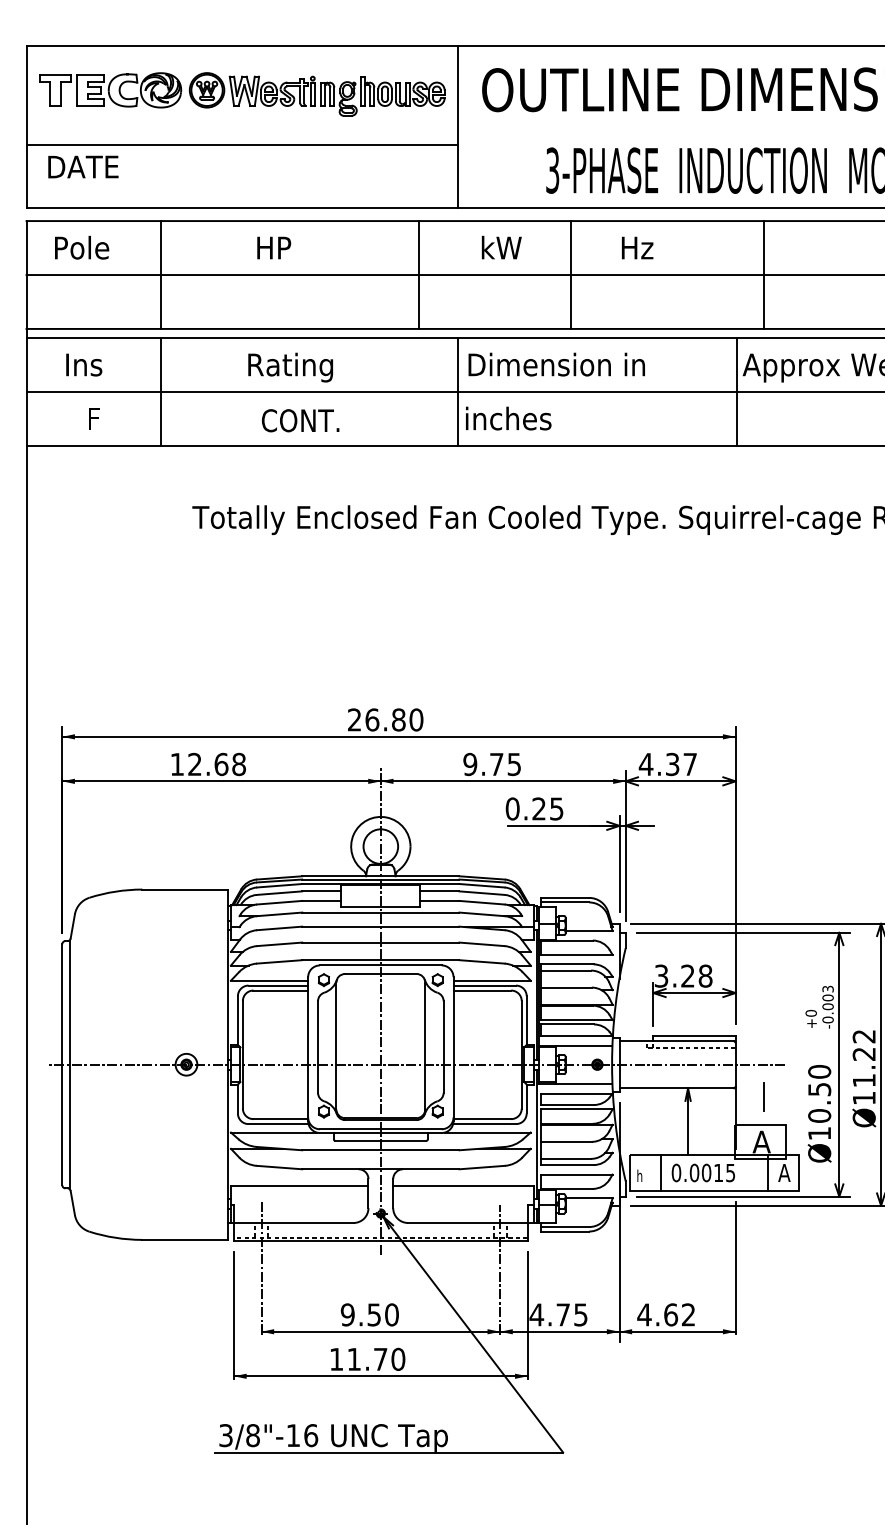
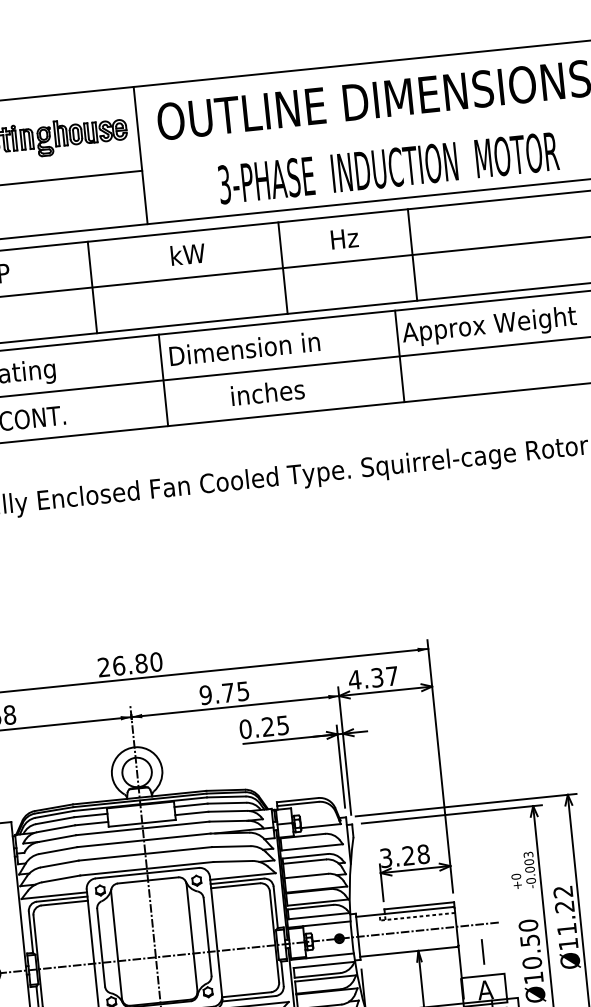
text: (637, 247) -> (344, 238), moved
line: (419, 274) -> (92, 287), moved
line: (570, 274) -> (282, 267), moved
text: (508, 418) -> (267, 392), moved

